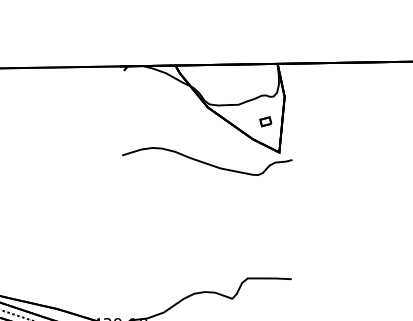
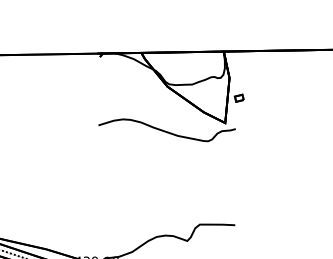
part: (265, 121) -> (239, 98), moved

